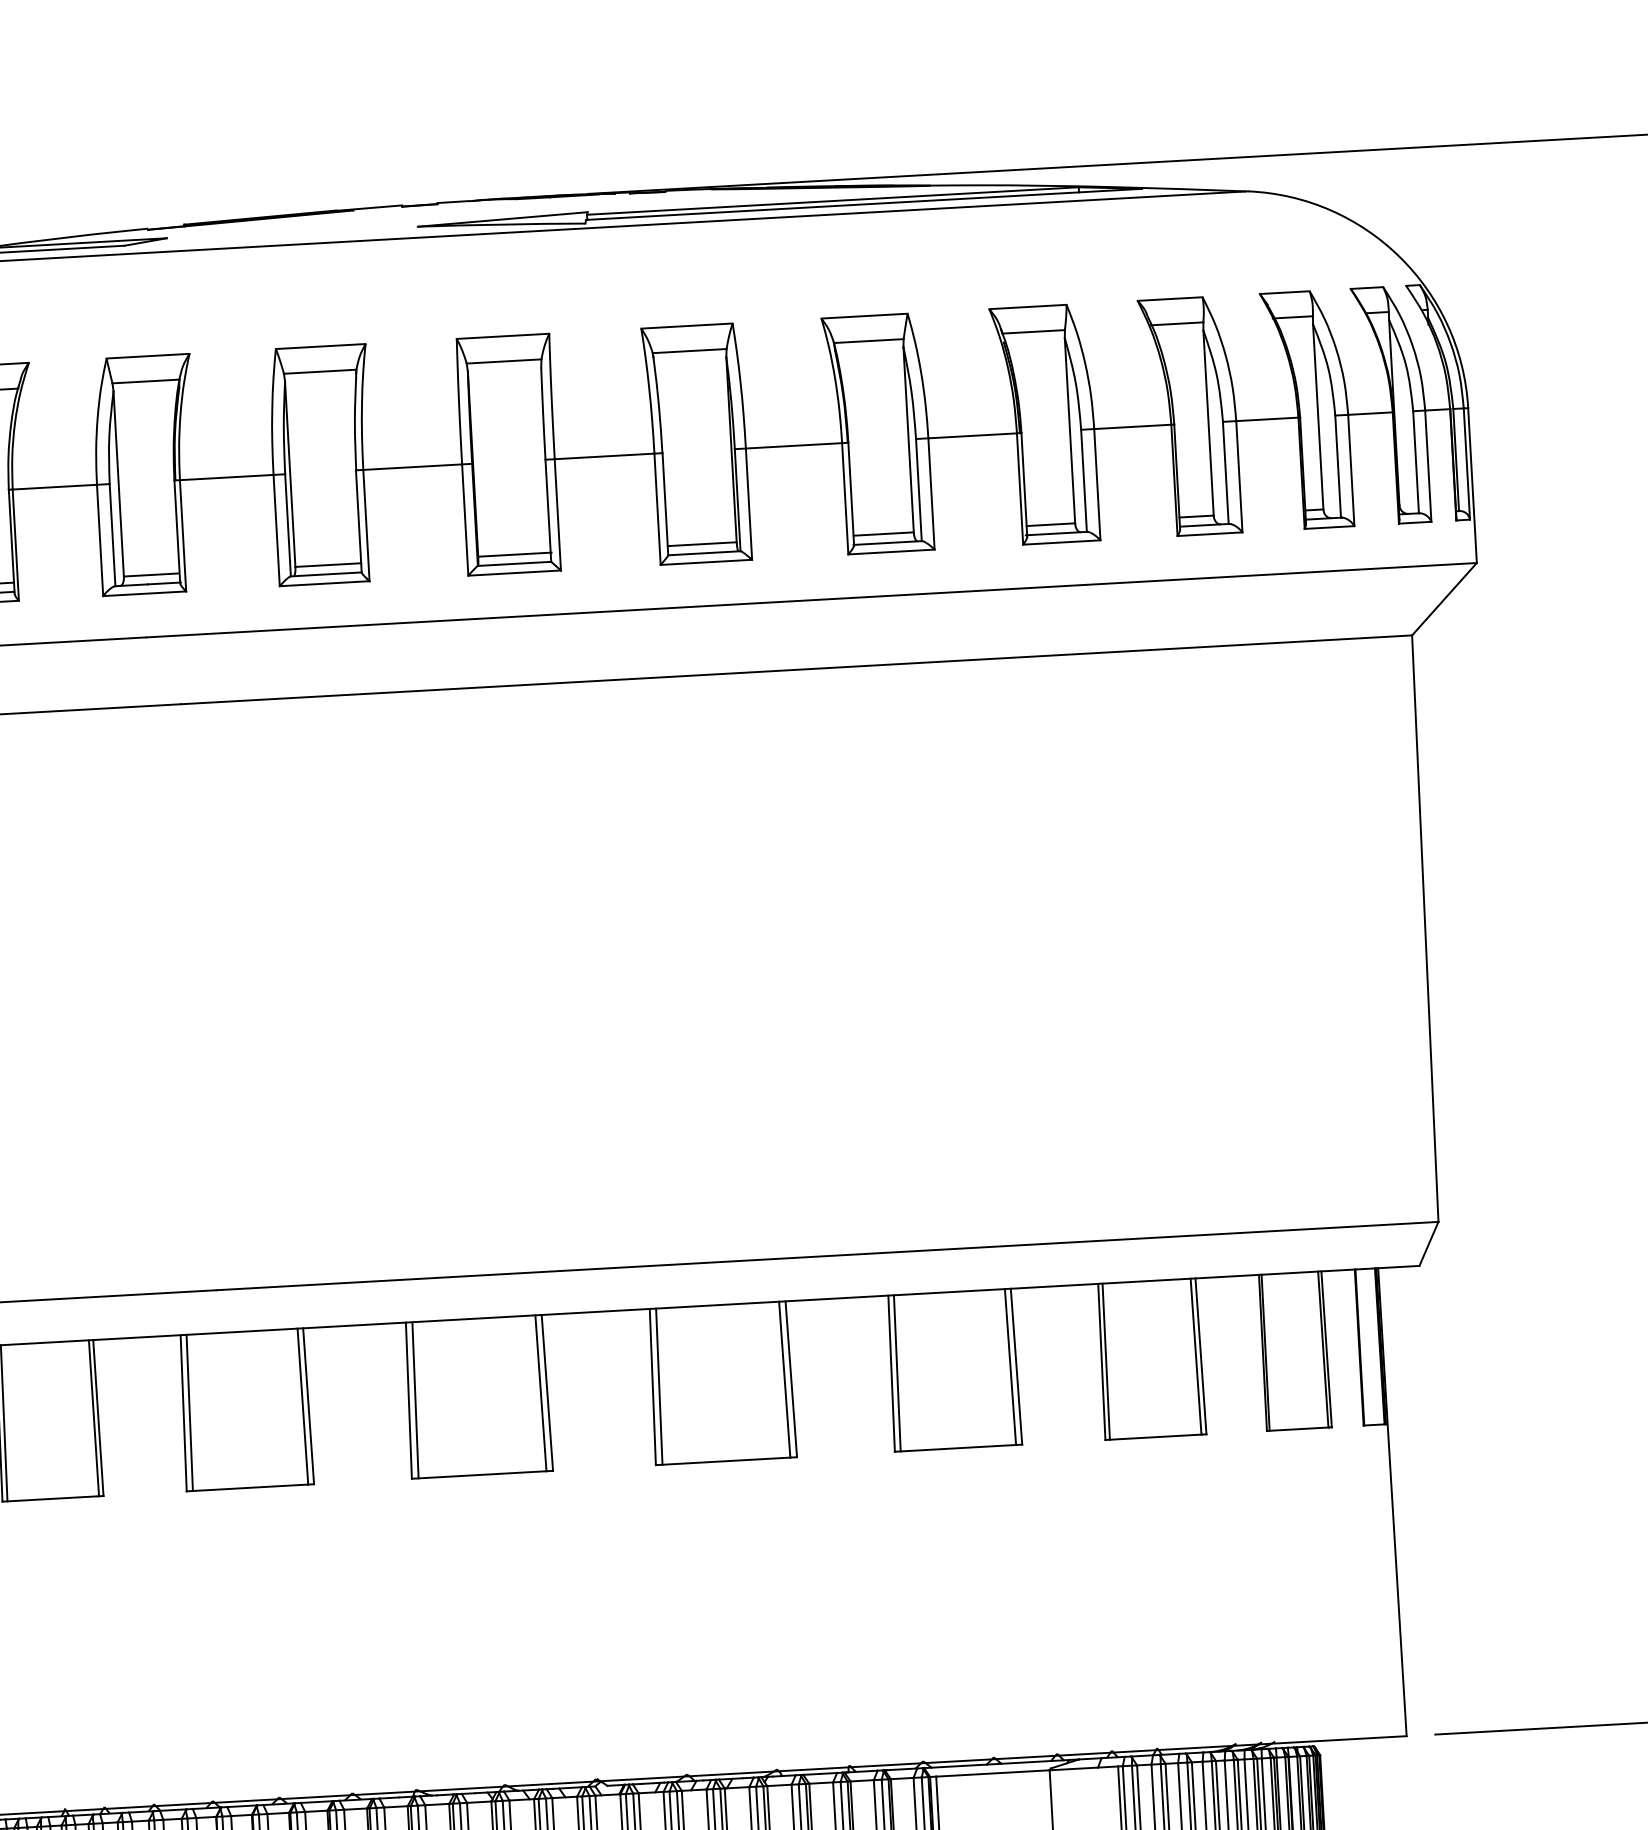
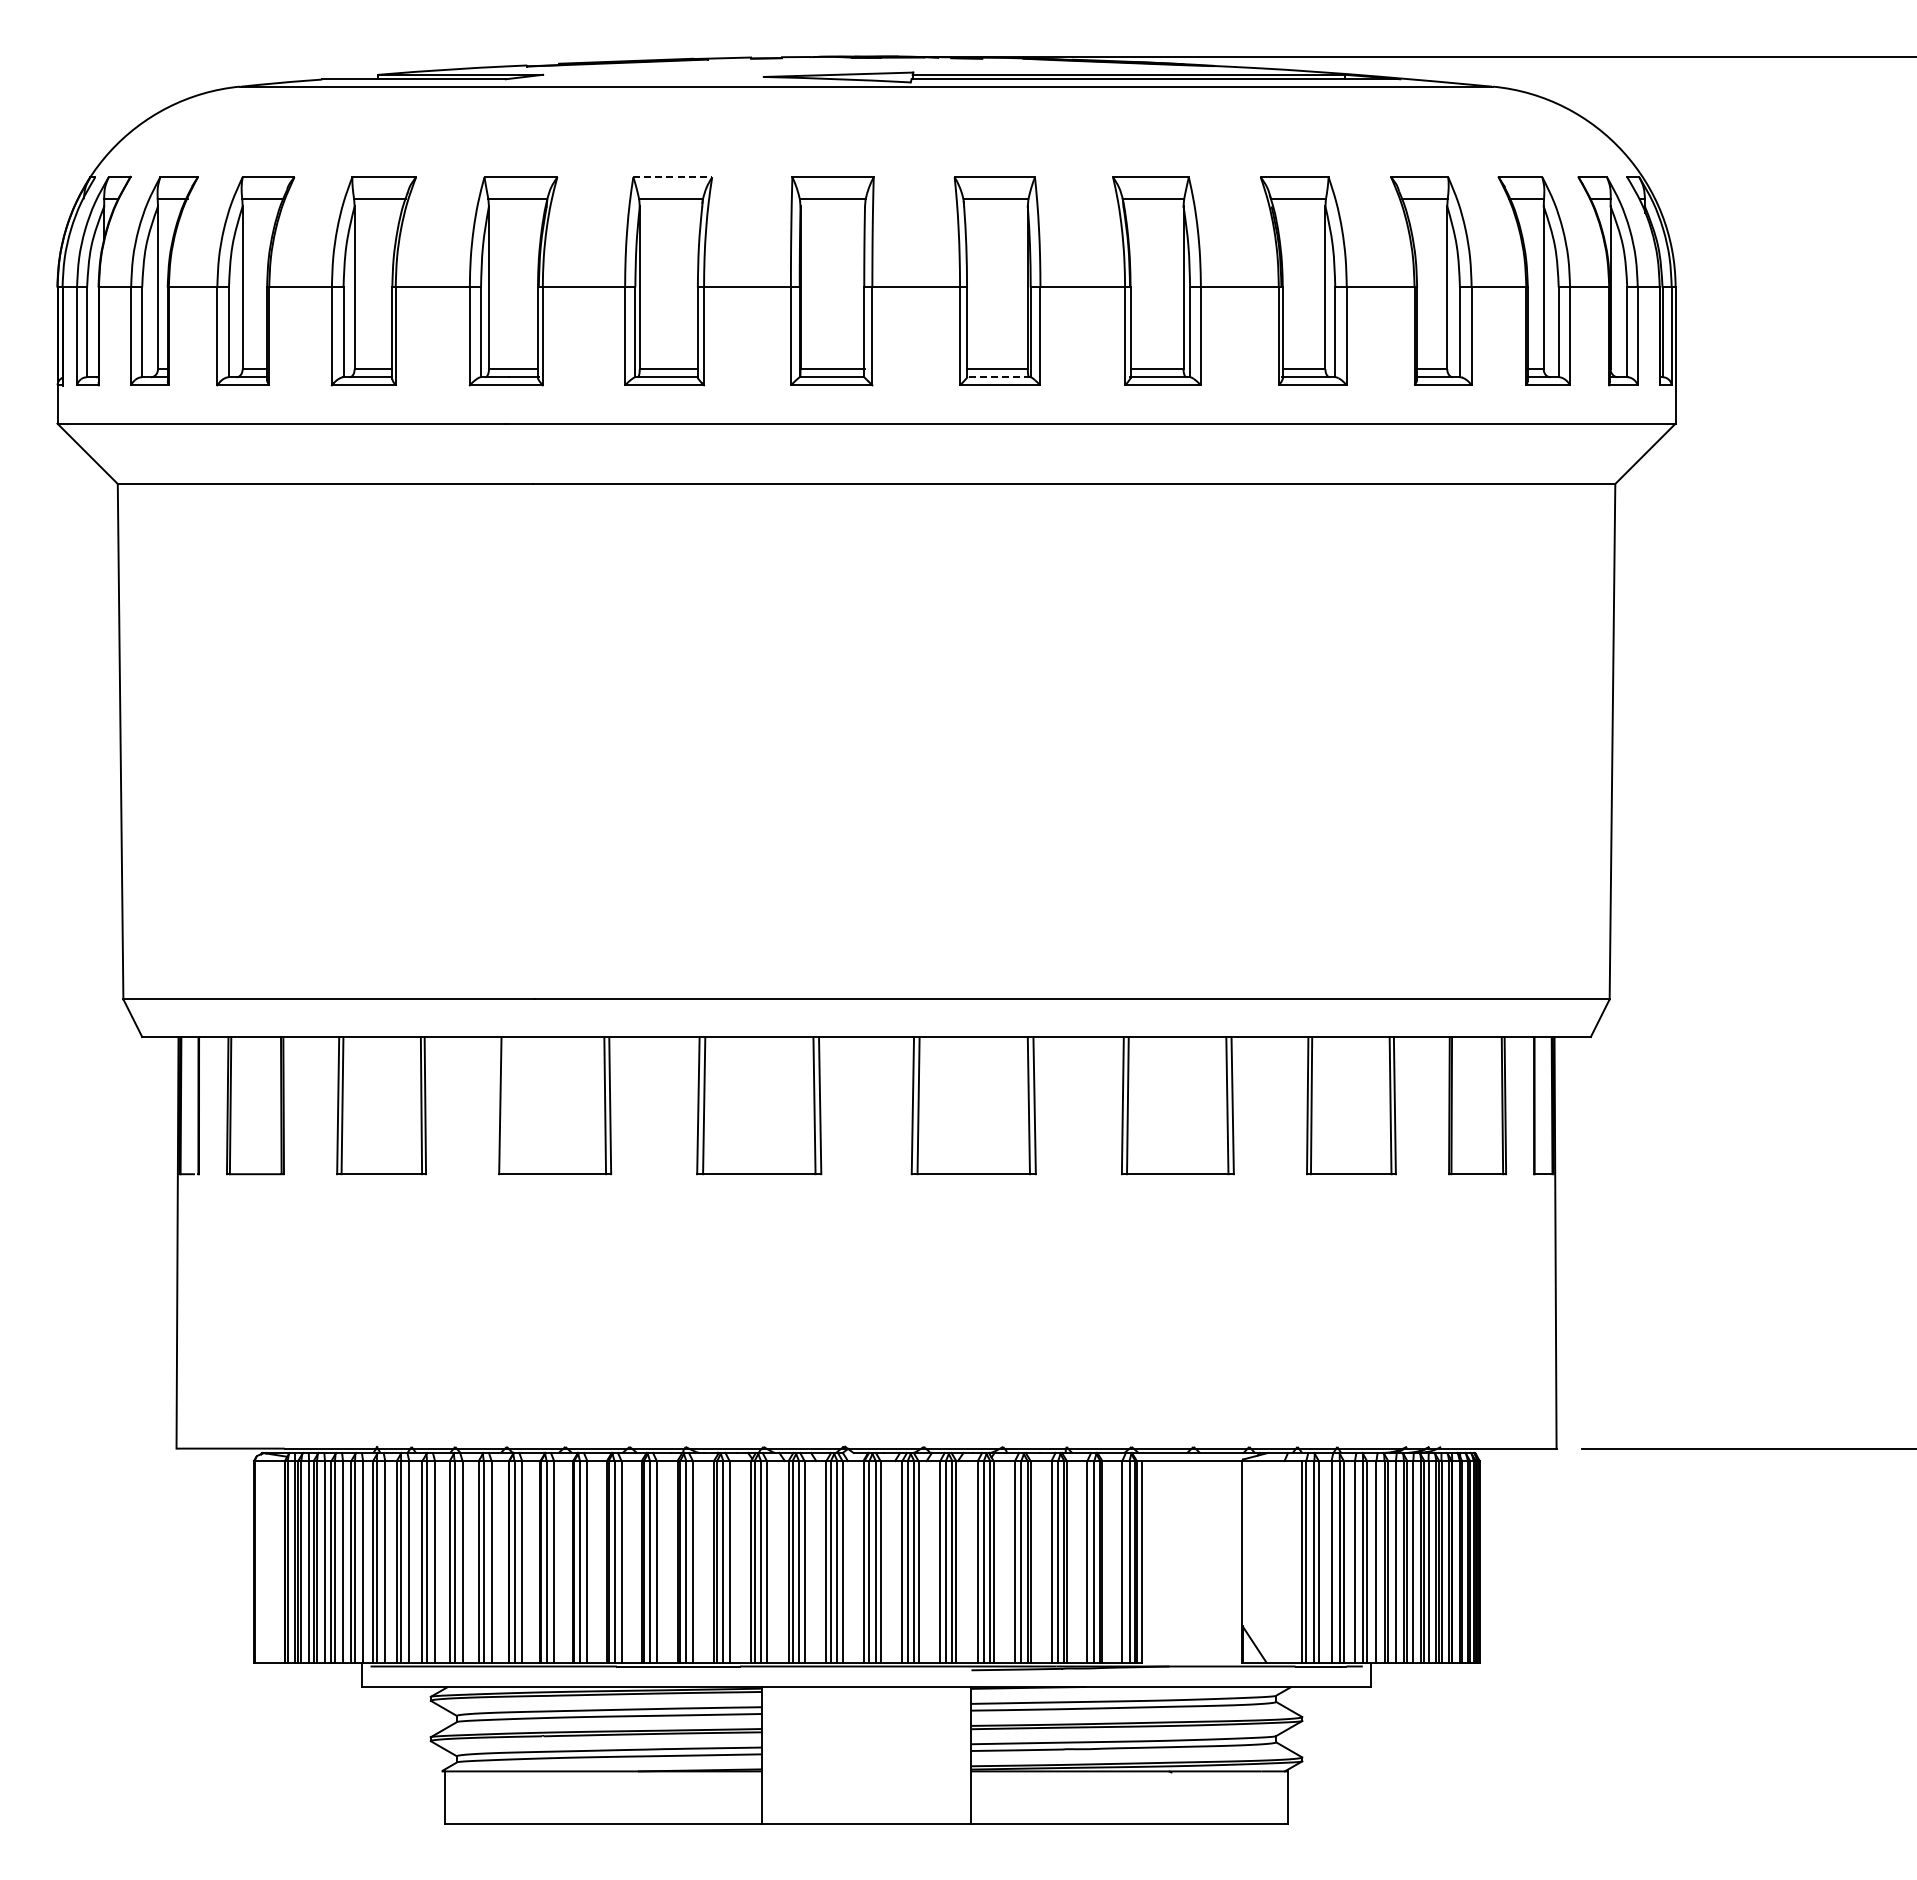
line: (321, 346) -> (673, 177), solid -> dashed
line: (703, 553) -> (998, 377), solid -> dashed
line: (189, 1412) -> (505, 1105), removed

